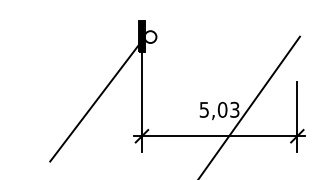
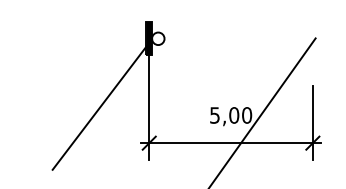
text: (235, 109) -> (247, 115), 5,03 -> 5,00

